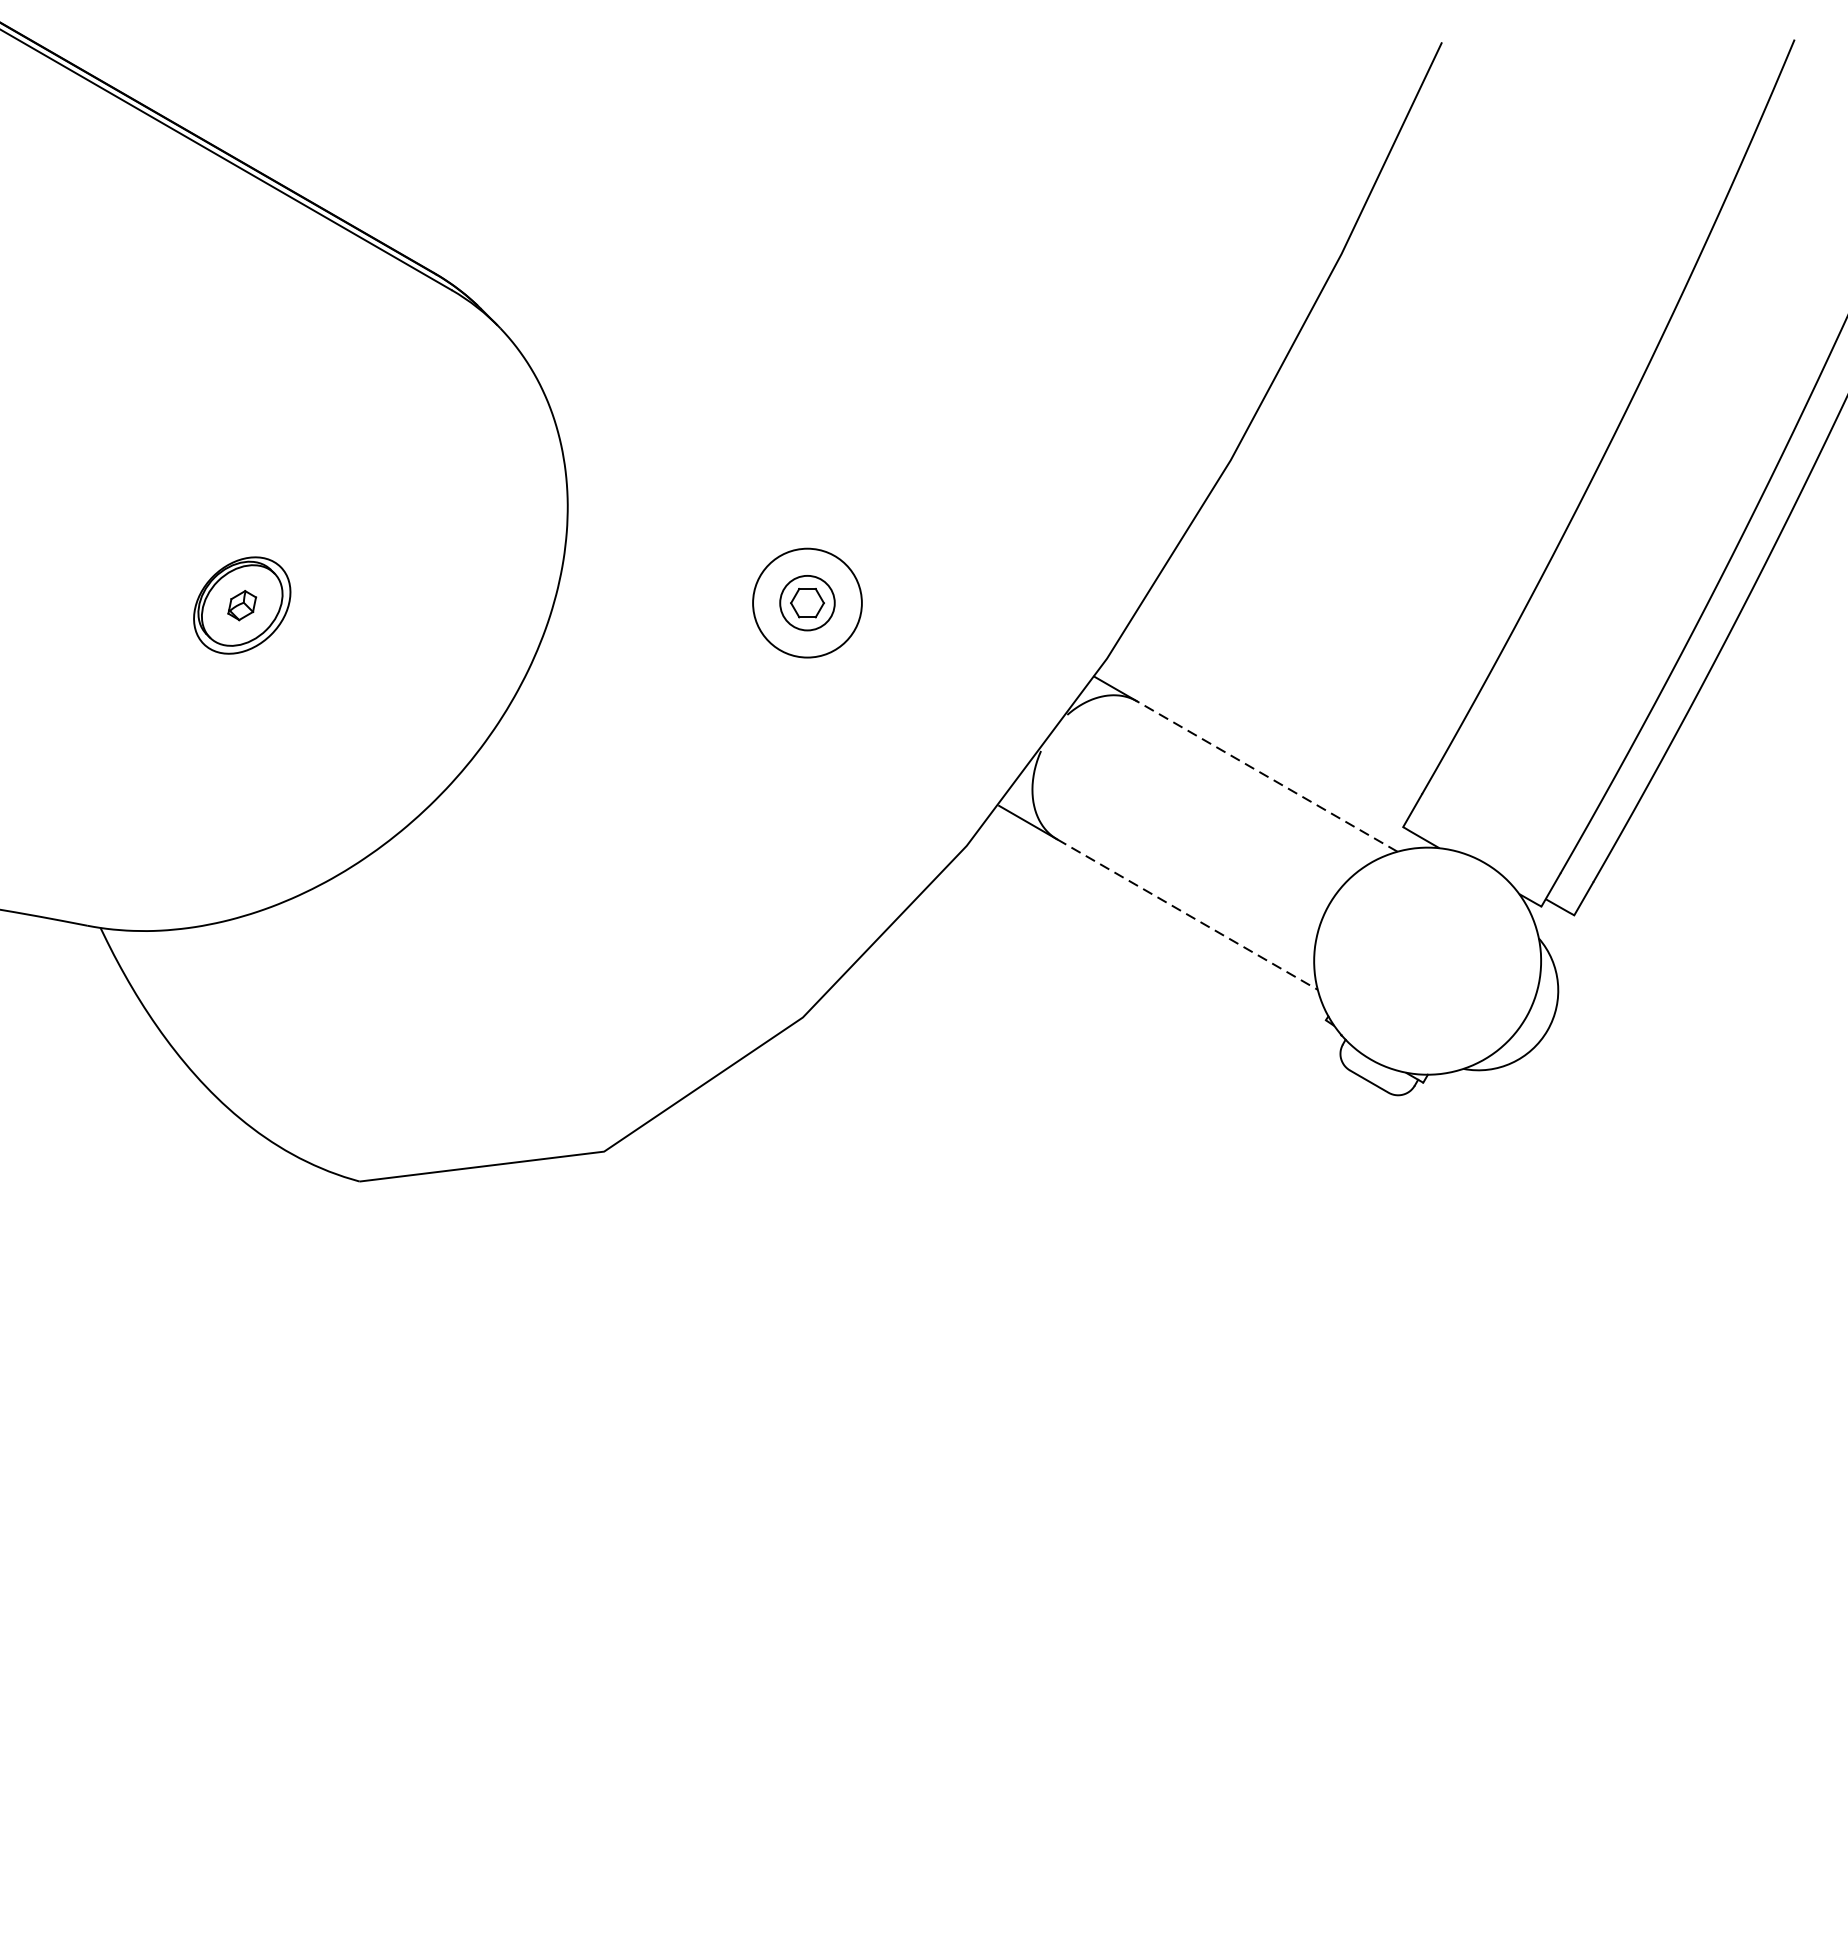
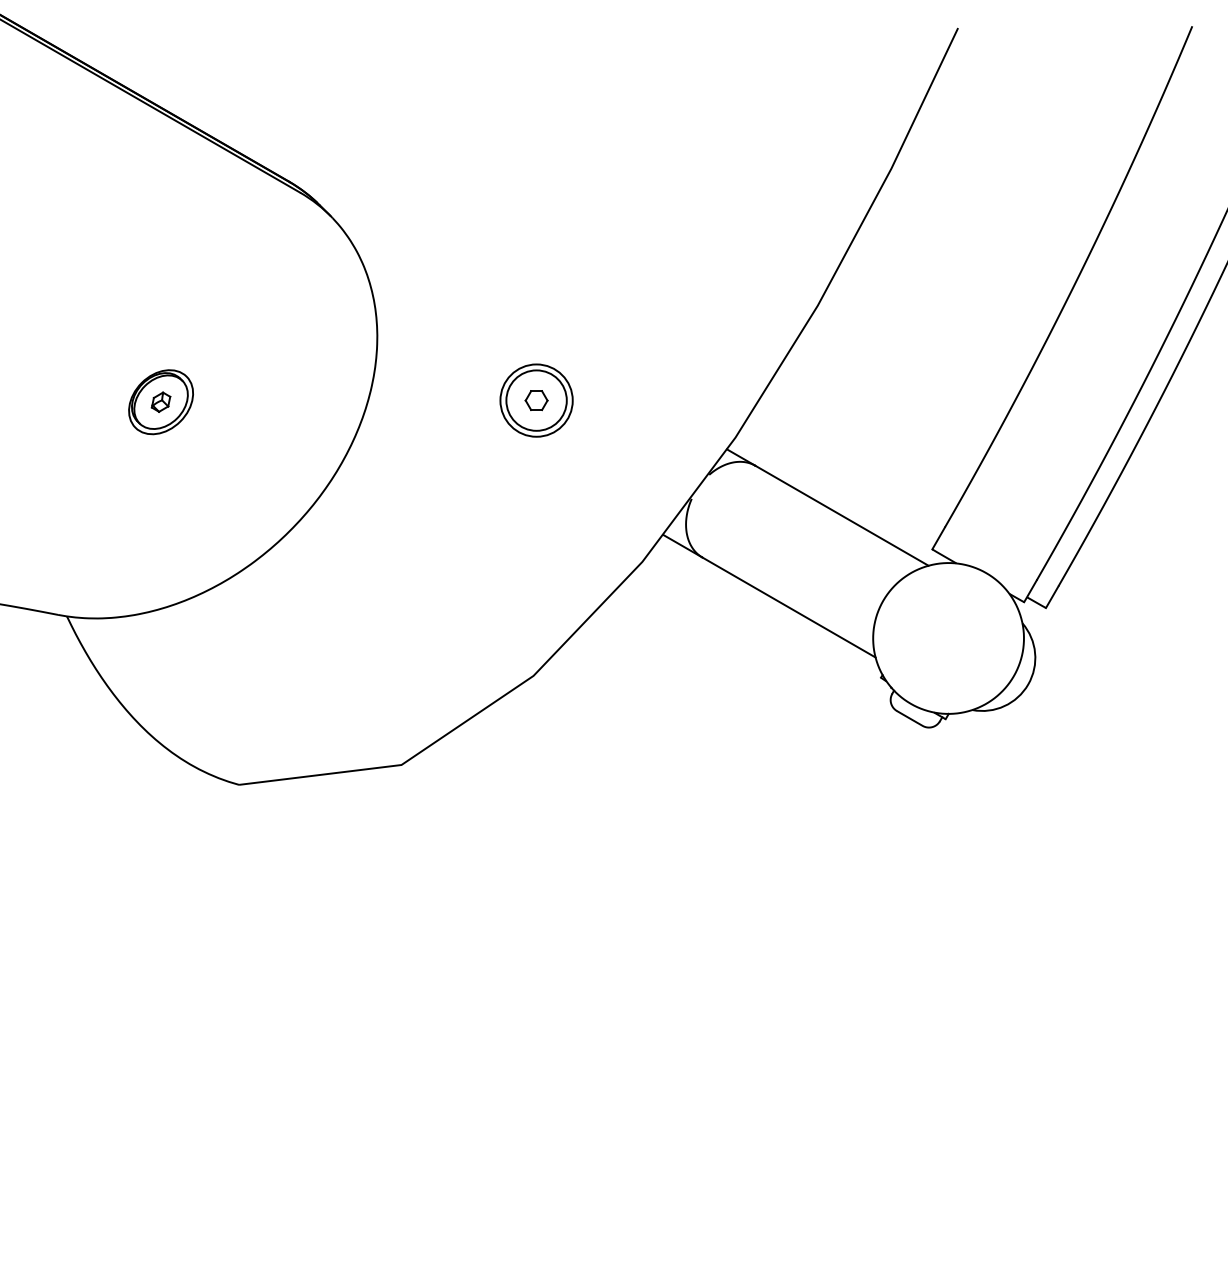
circle: (807, 602) -> (536, 400), size x1.67
line: (1266, 776) -> (841, 515), dashed -> solid
line: (1188, 914) -> (789, 607), dashed -> solid

